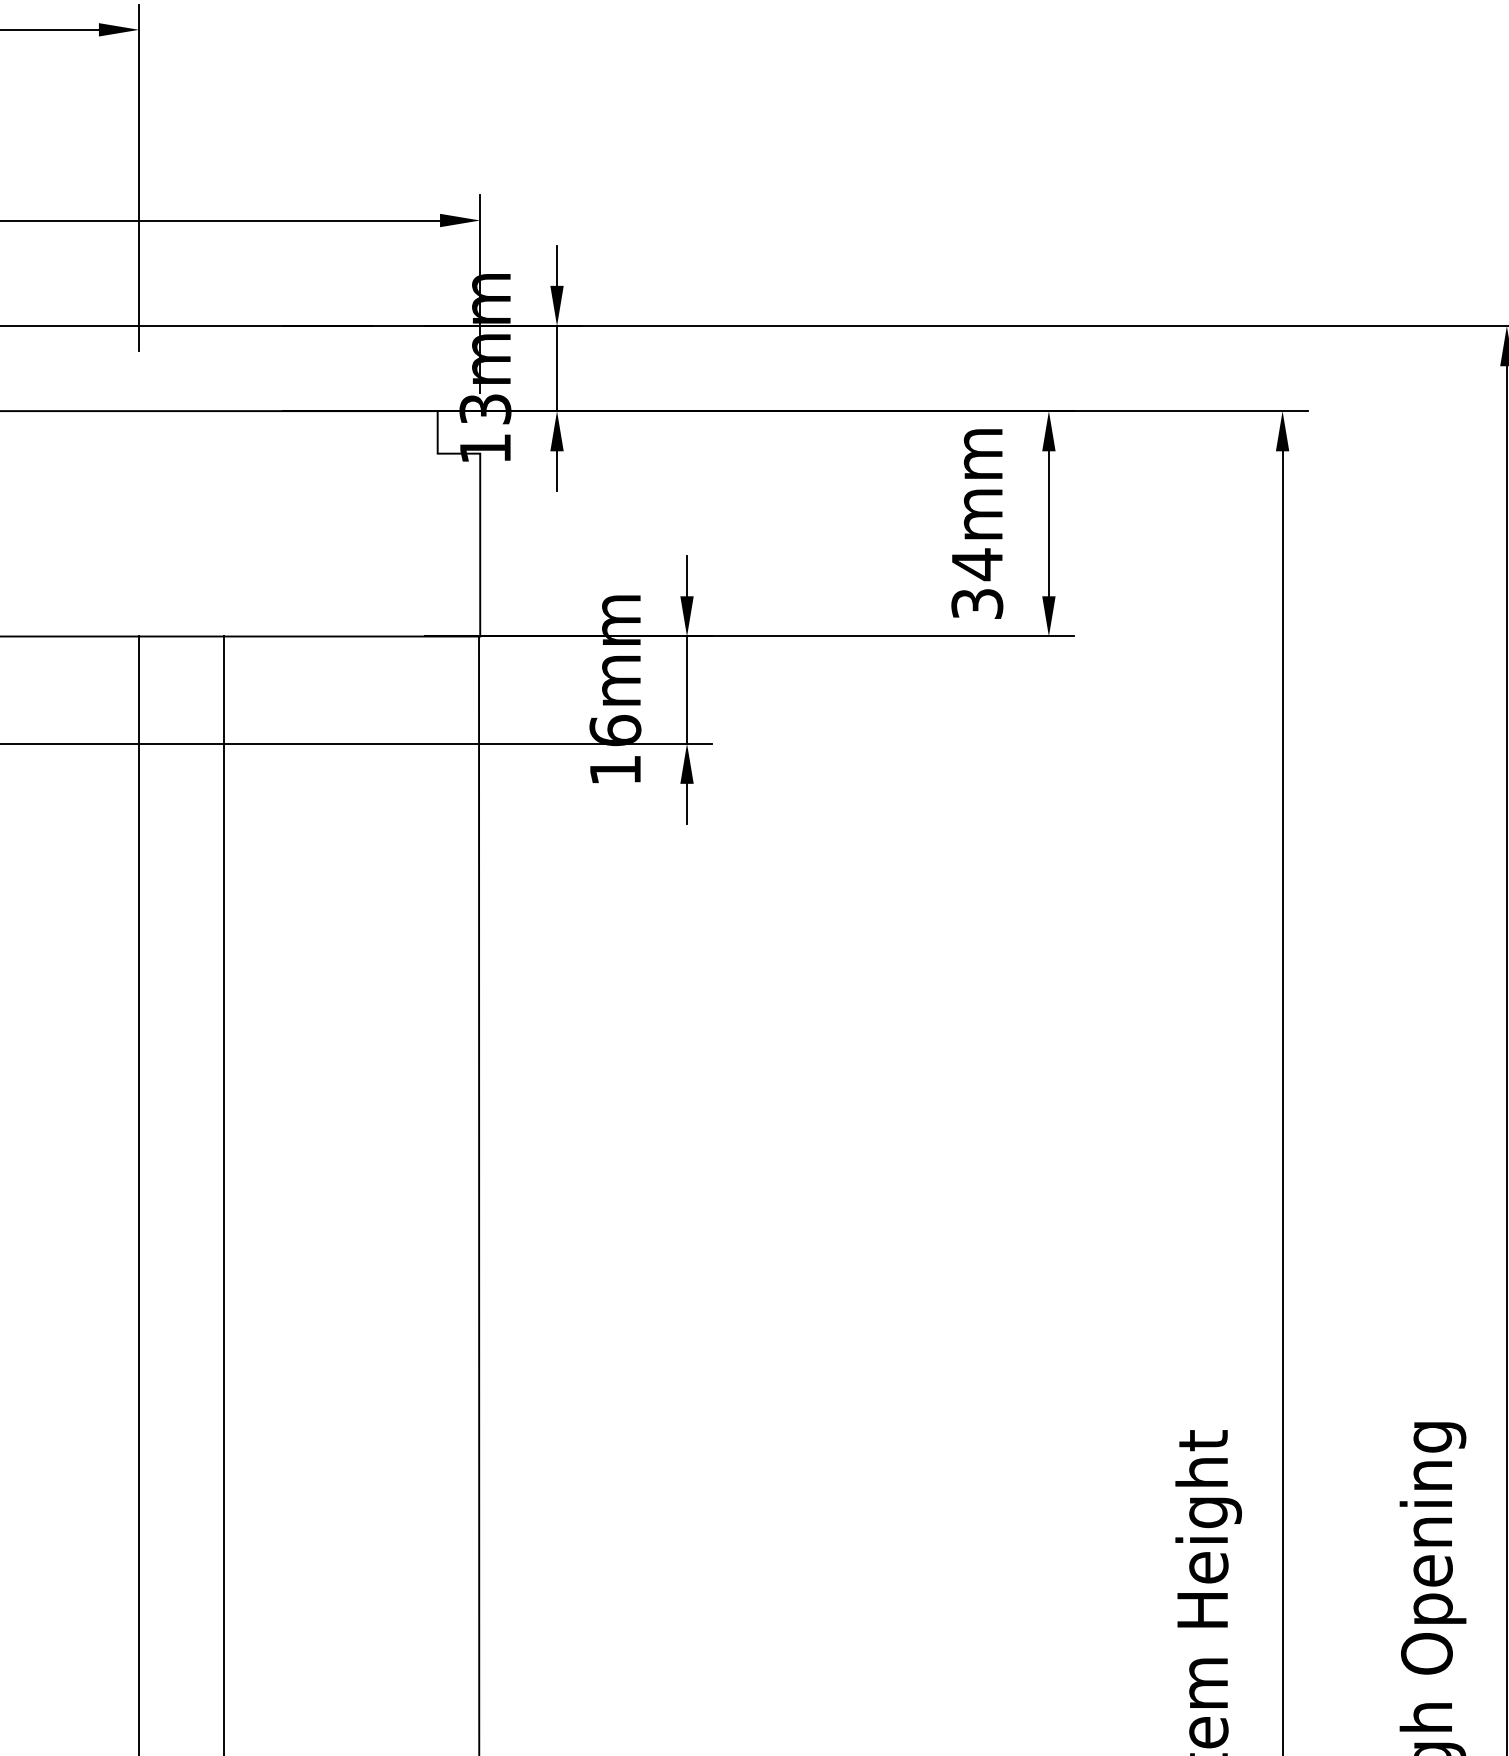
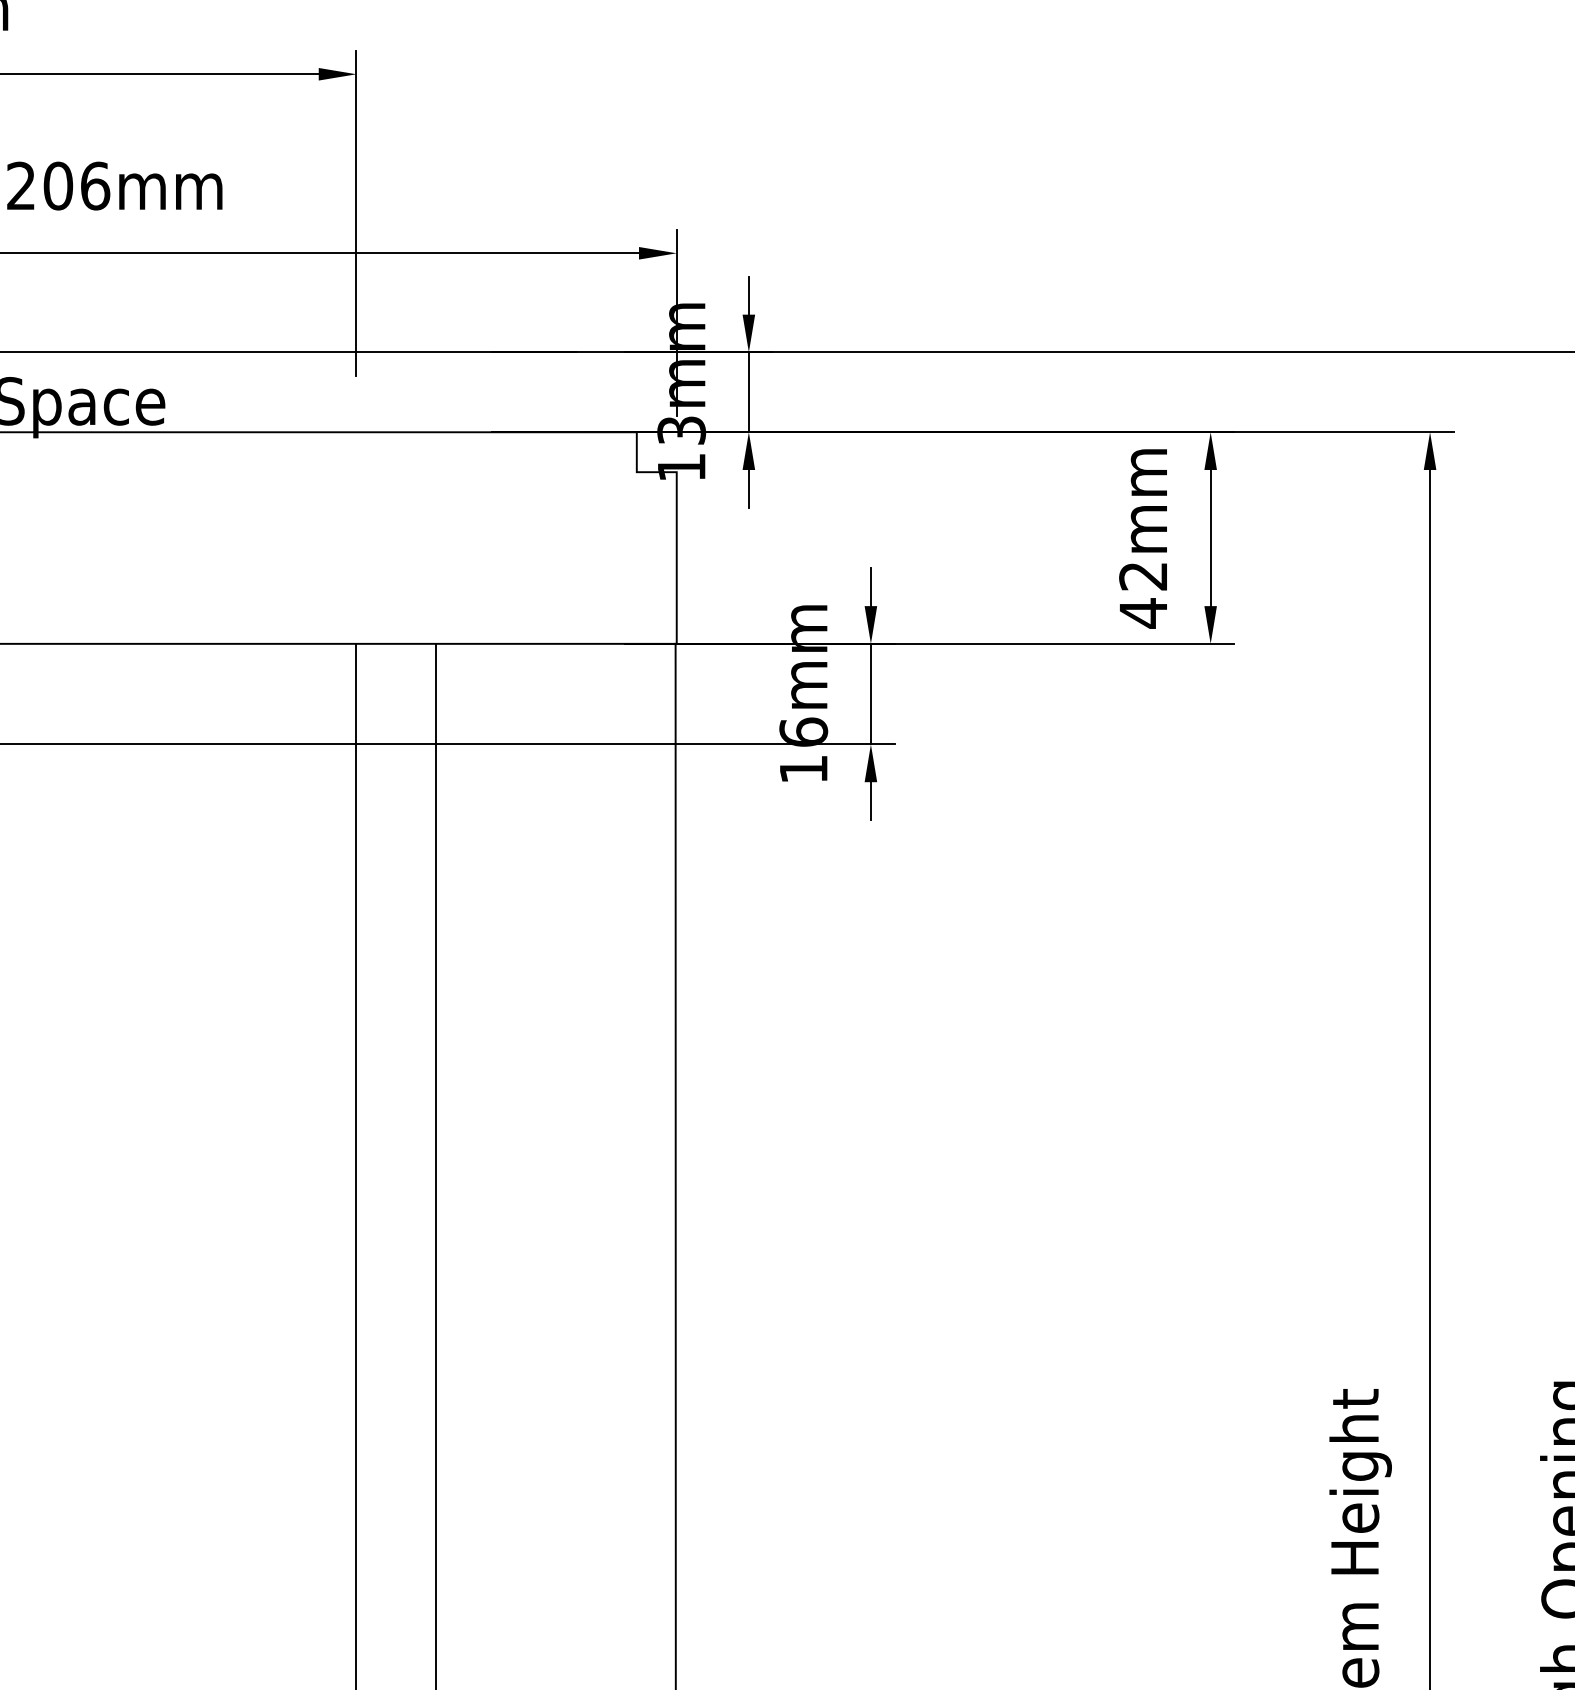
text: (977, 583) -> (1143, 594), 34mm -> 42mm

